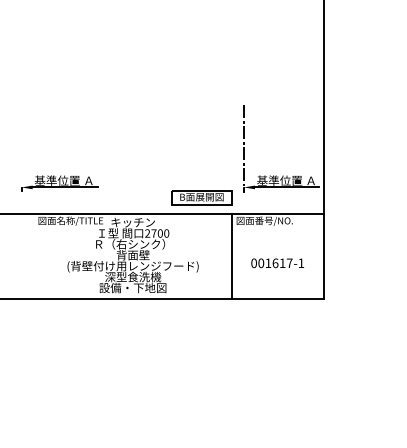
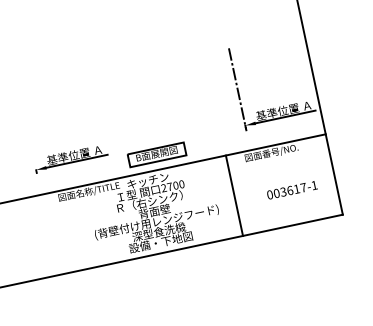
part: (201, 197) -> (156, 154), moved
line: (231, 256) -> (234, 195), moved
text: (268, 263) -> (283, 192), 001617-1 -> 003617-1

